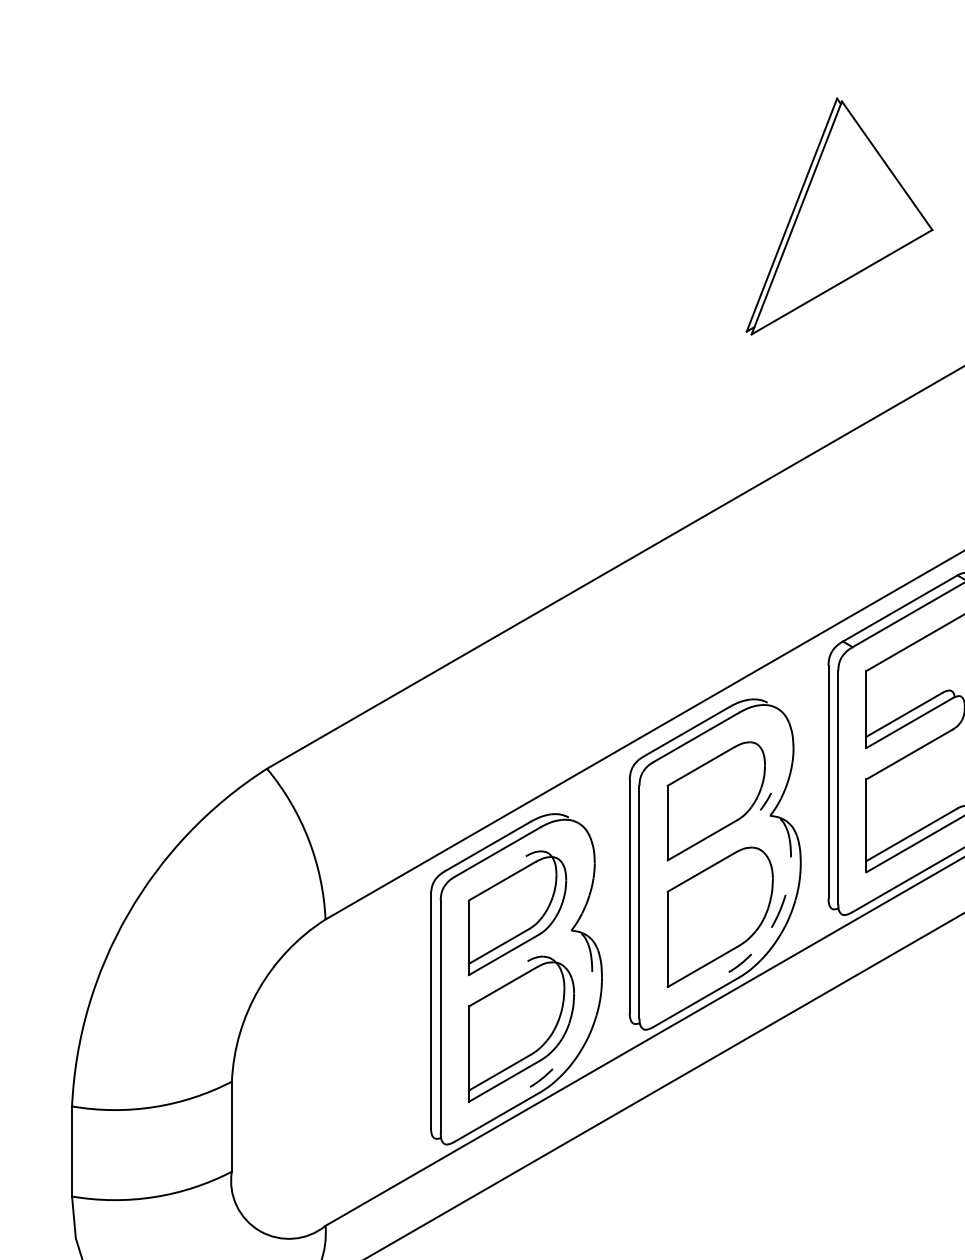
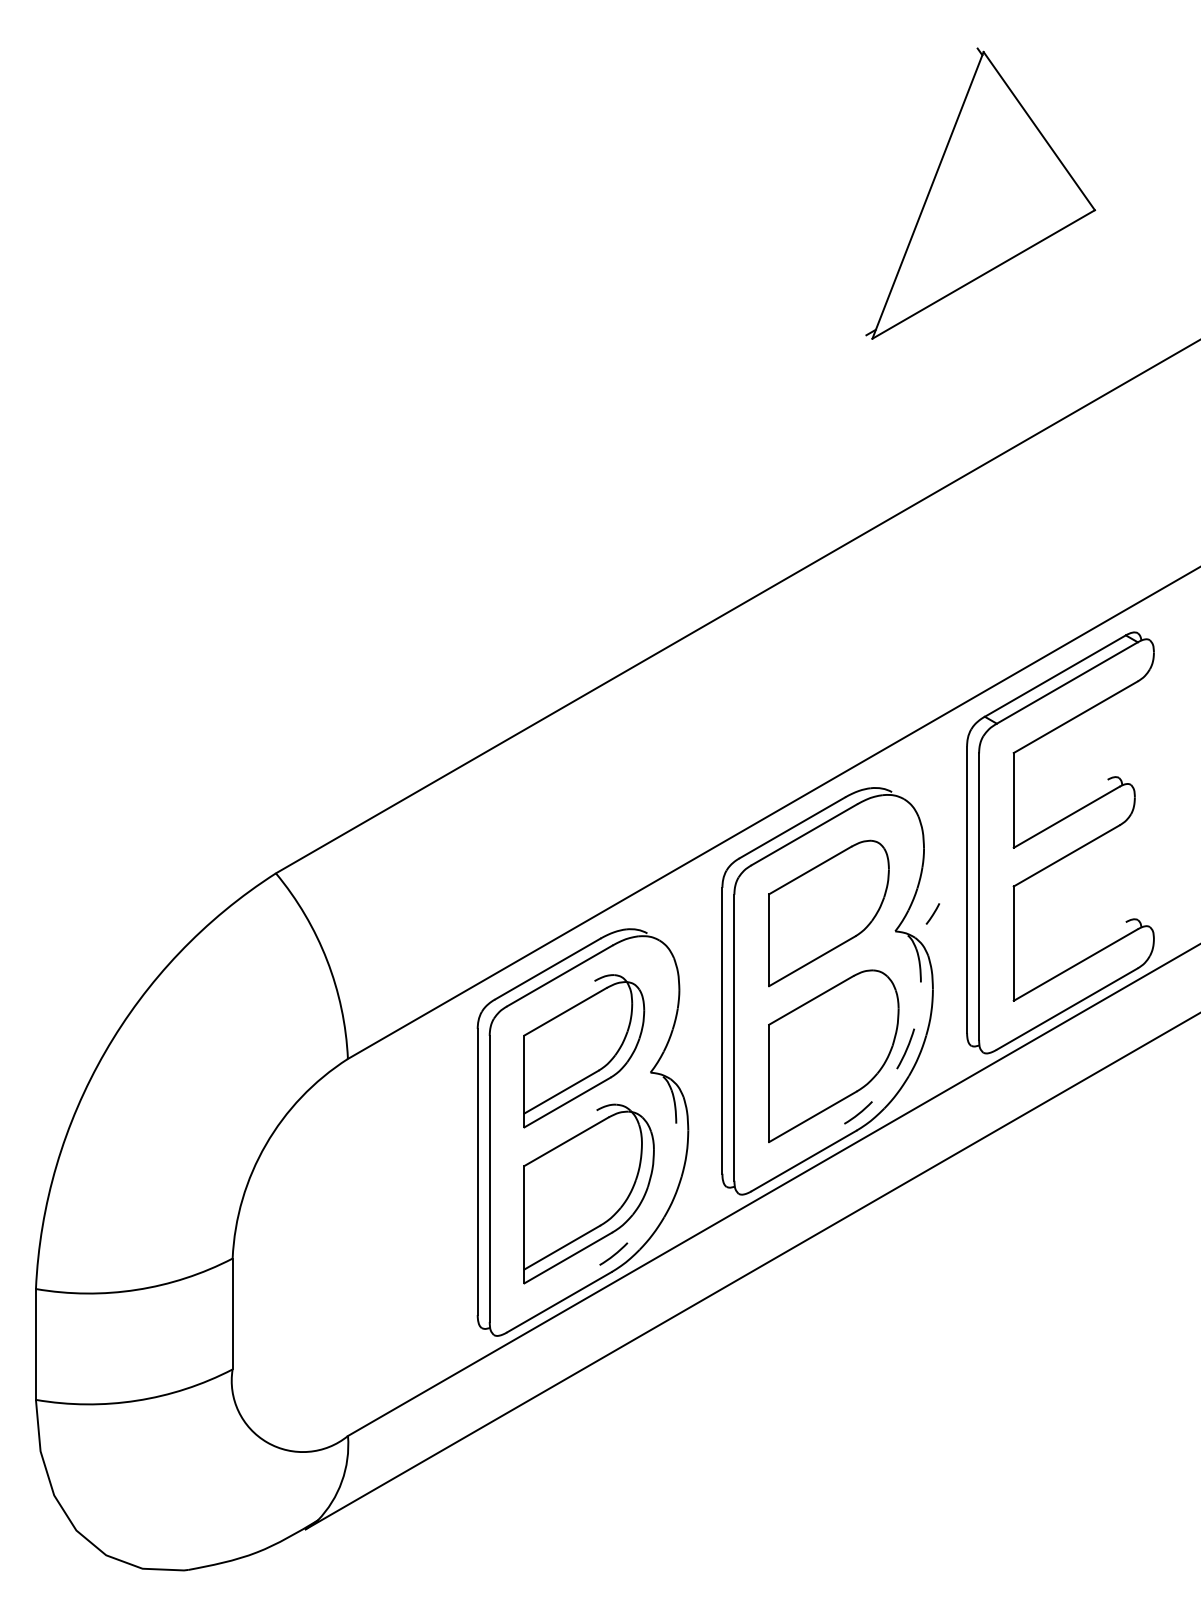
line: (791, 214) -> (921, 191), removed
line: (904, 714) -> (1060, 806), removed
line: (765, 801) -> (932, 913), moved
line: (911, 834) -> (1069, 954), removed

